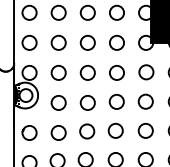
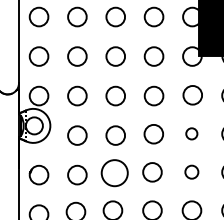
circle: (145, 101) -> (191, 133), size x0.6
circle: (145, 130) -> (191, 171), size x0.7
circle: (87, 131) -> (115, 173), size x1.4

